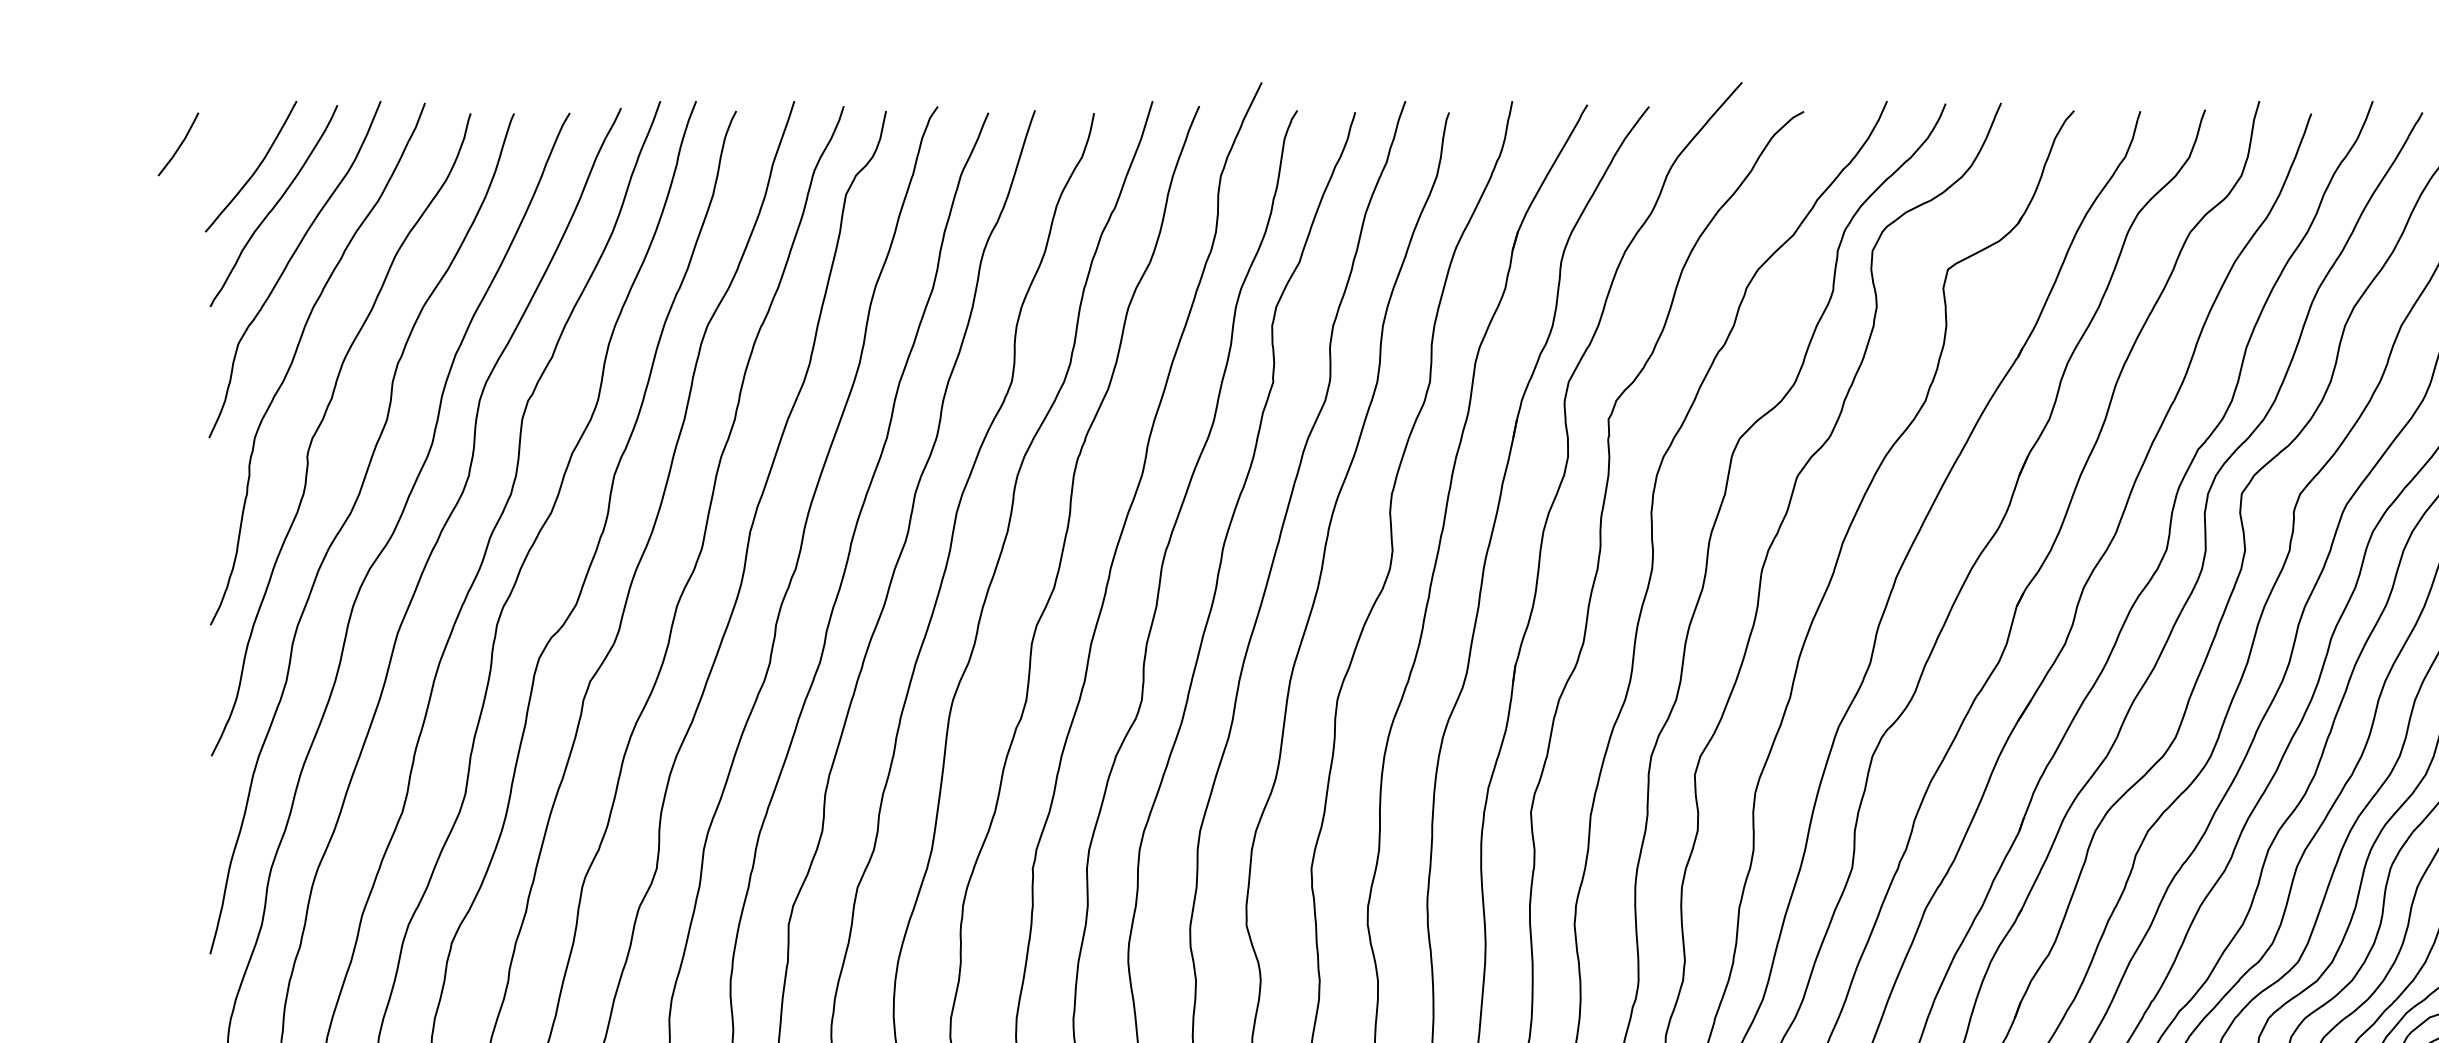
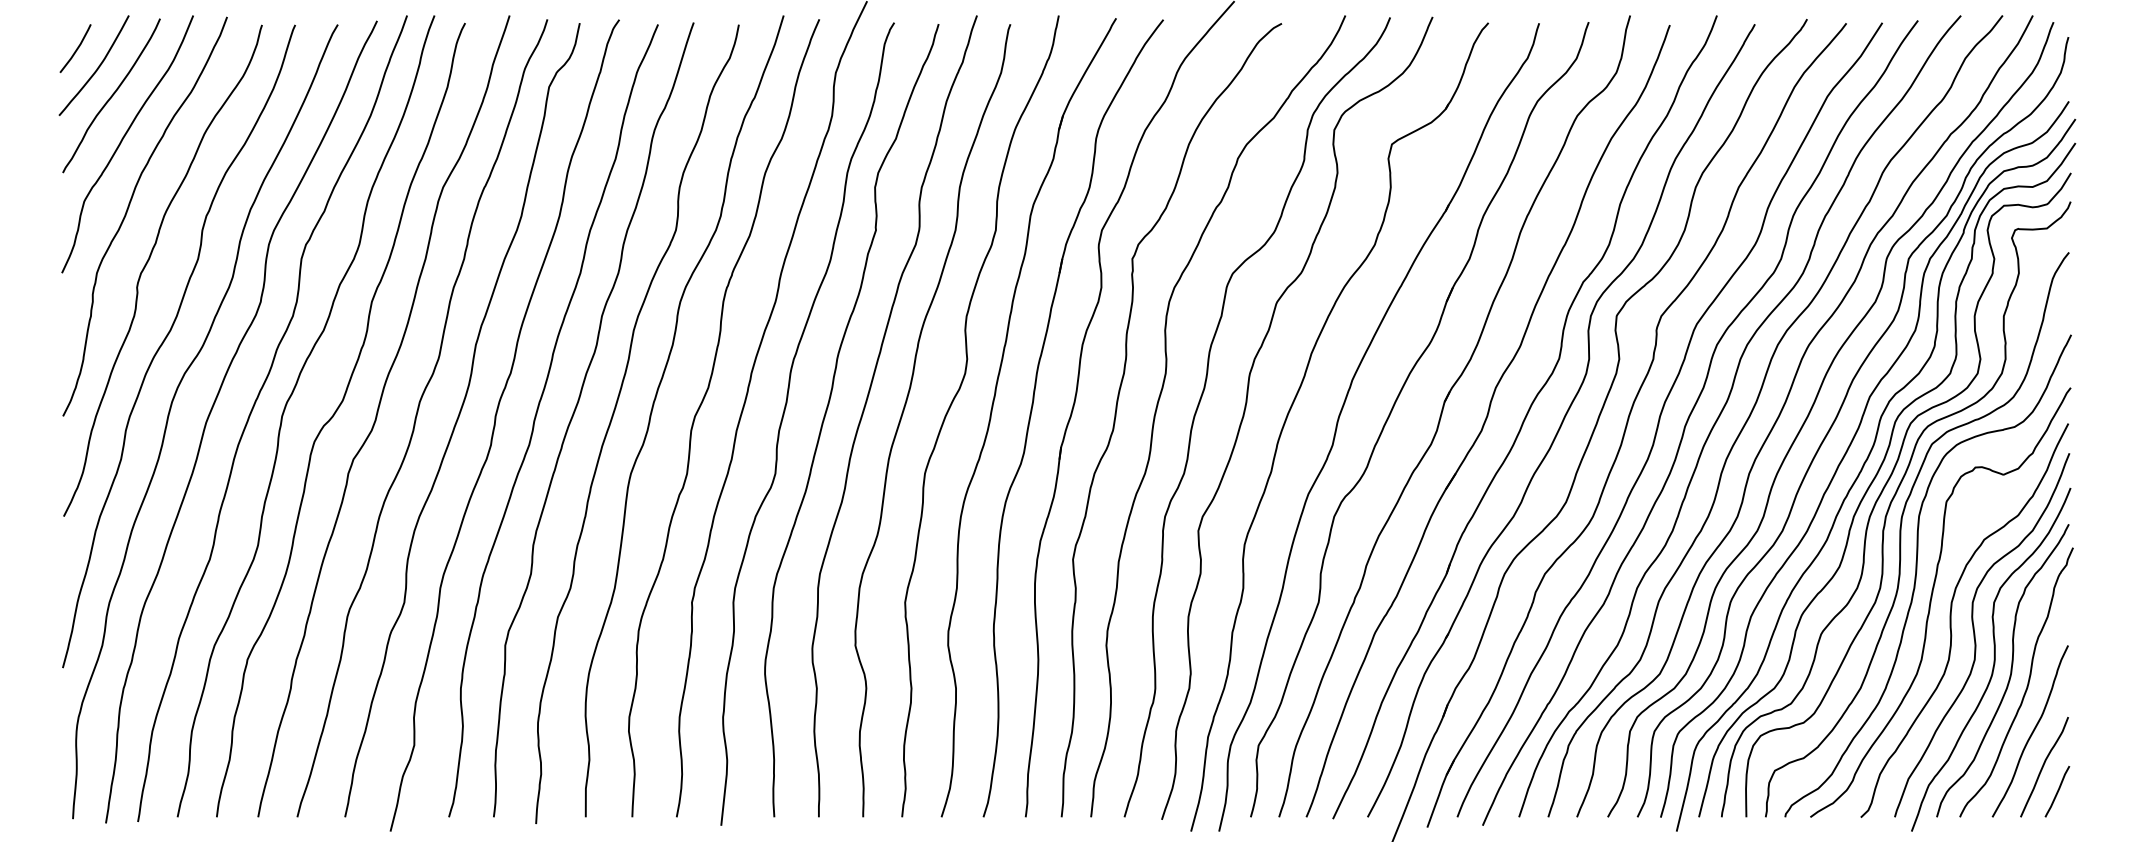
line: (179, 144) -> (76, 48), moved

